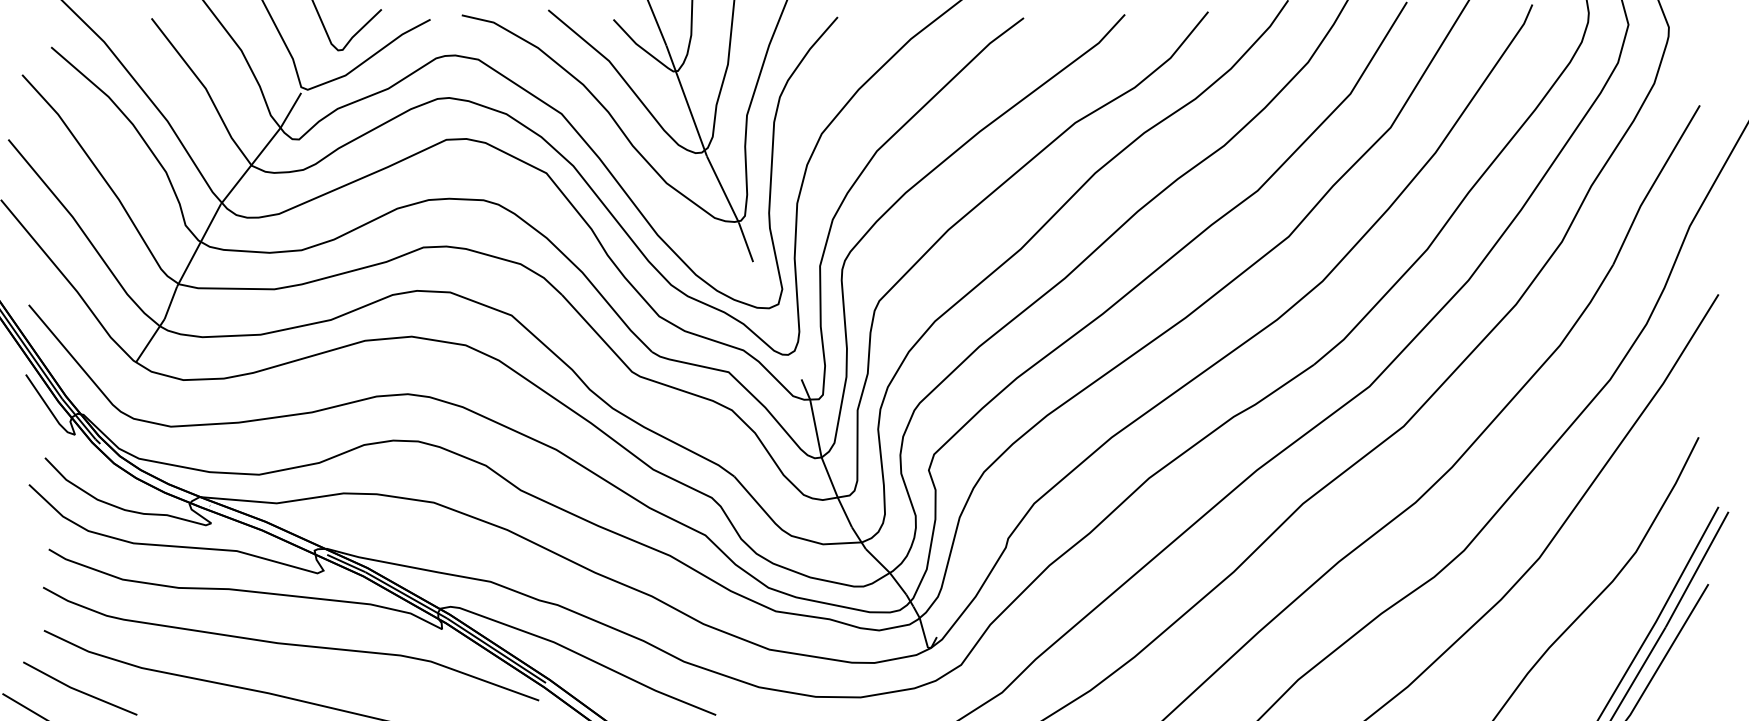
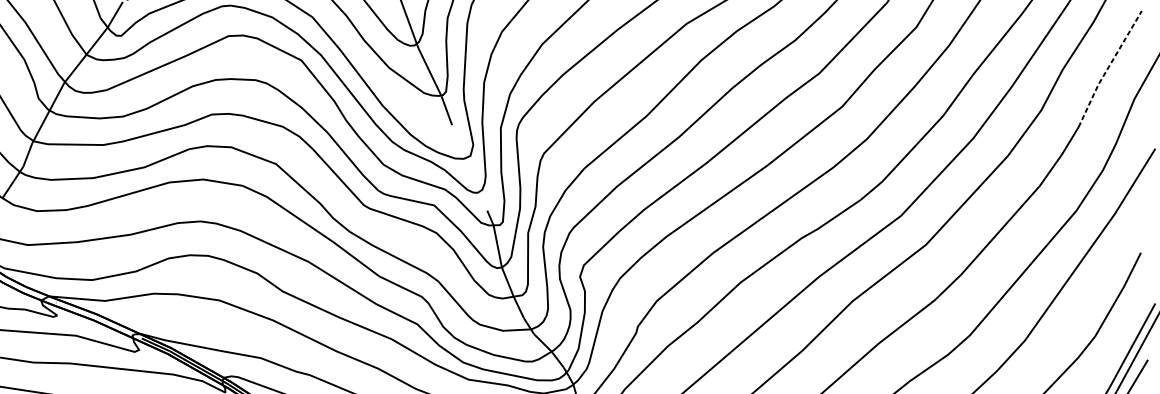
line: (1653, 183) -> (1107, 67), solid -> dashed

